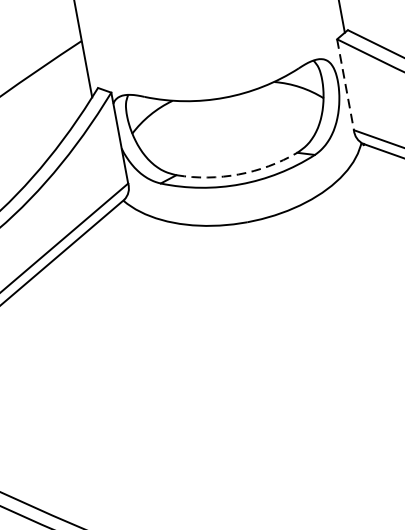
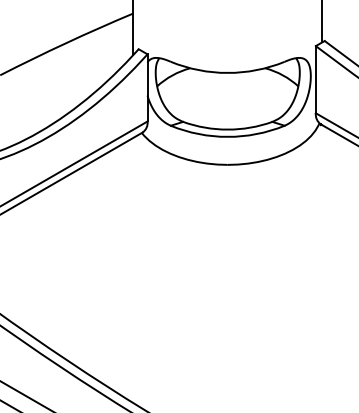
line: (345, 84) -> (315, 79), dashed -> solid
arc: (238, 174) -> (227, 129), dashed -> solid

